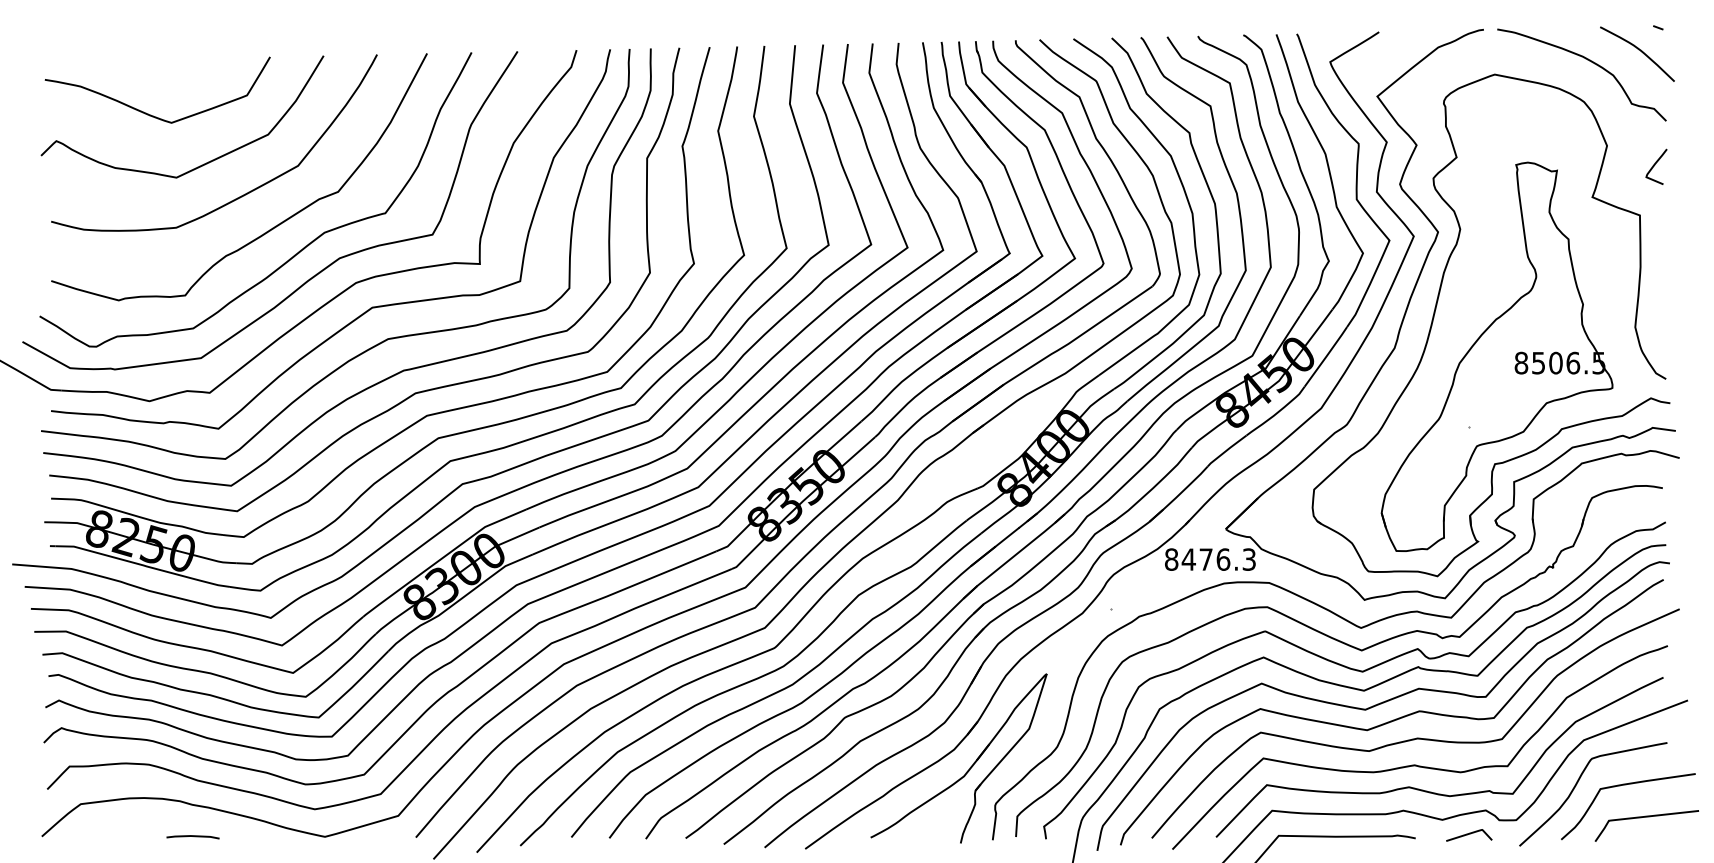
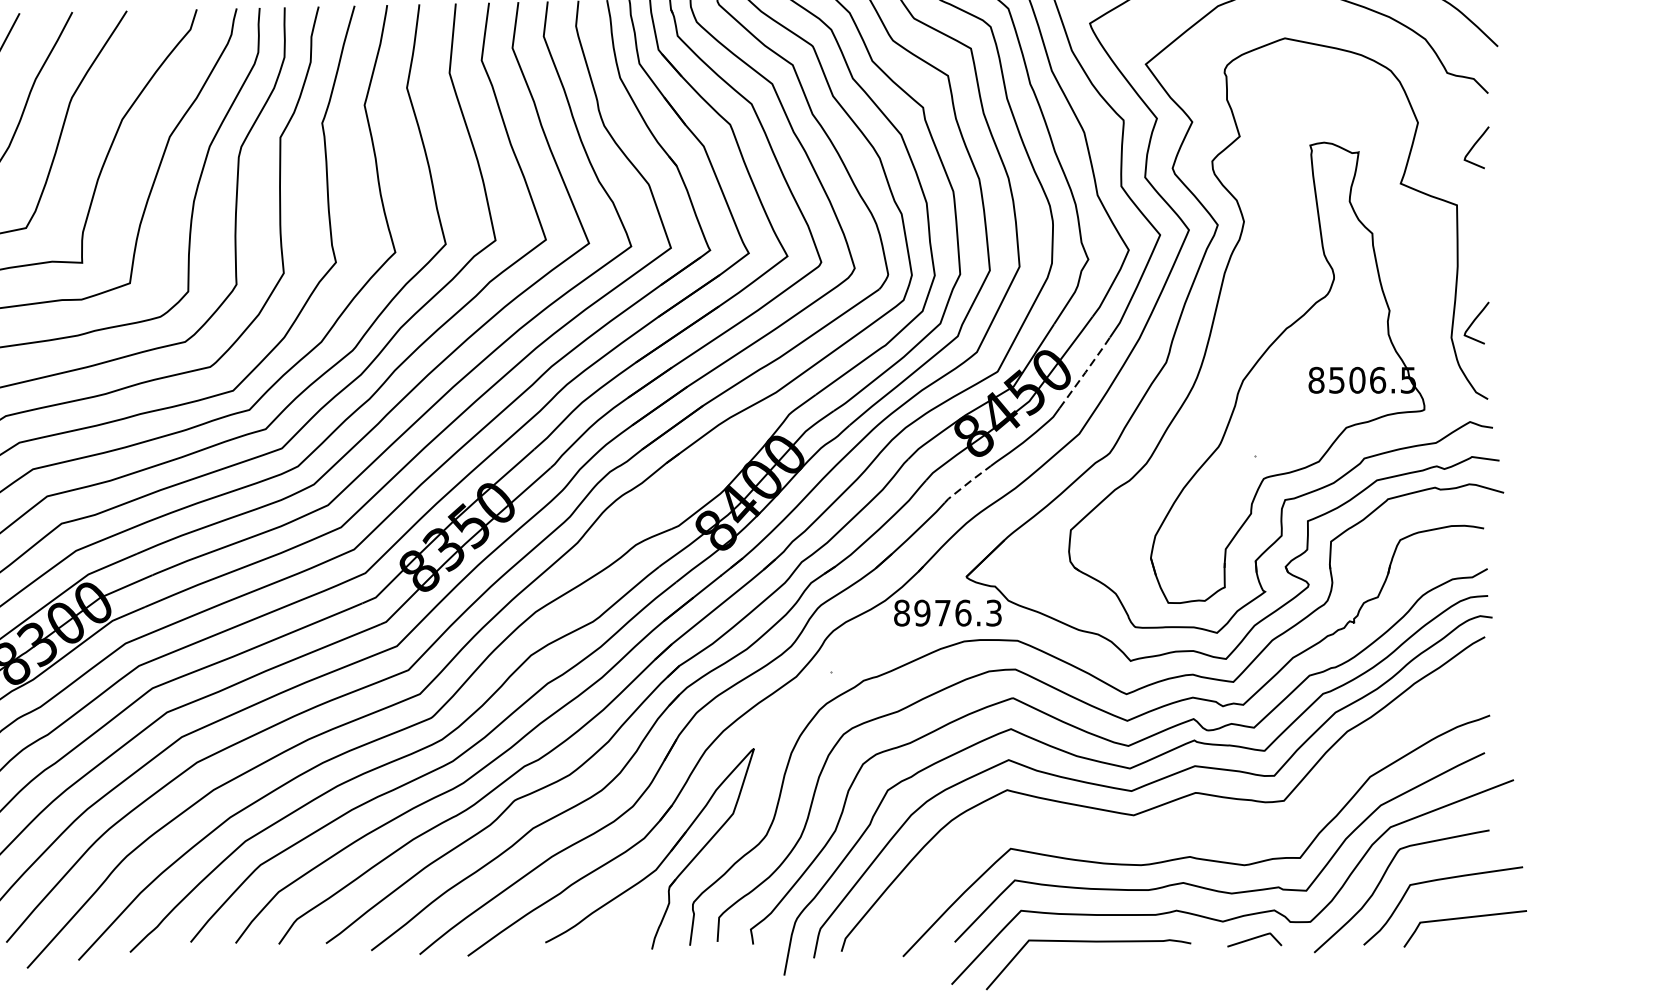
curve: (1655, 313) -> (1475, 321), added
line: (1326, 356) -> (1085, 372), solid -> dashed
line: (1226, 450) -> (967, 483), solid -> dashed
text: (1188, 559) -> (921, 613), 8476.3 -> 8976.3
curve: (1416, 737) -> (1192, 823), removed

